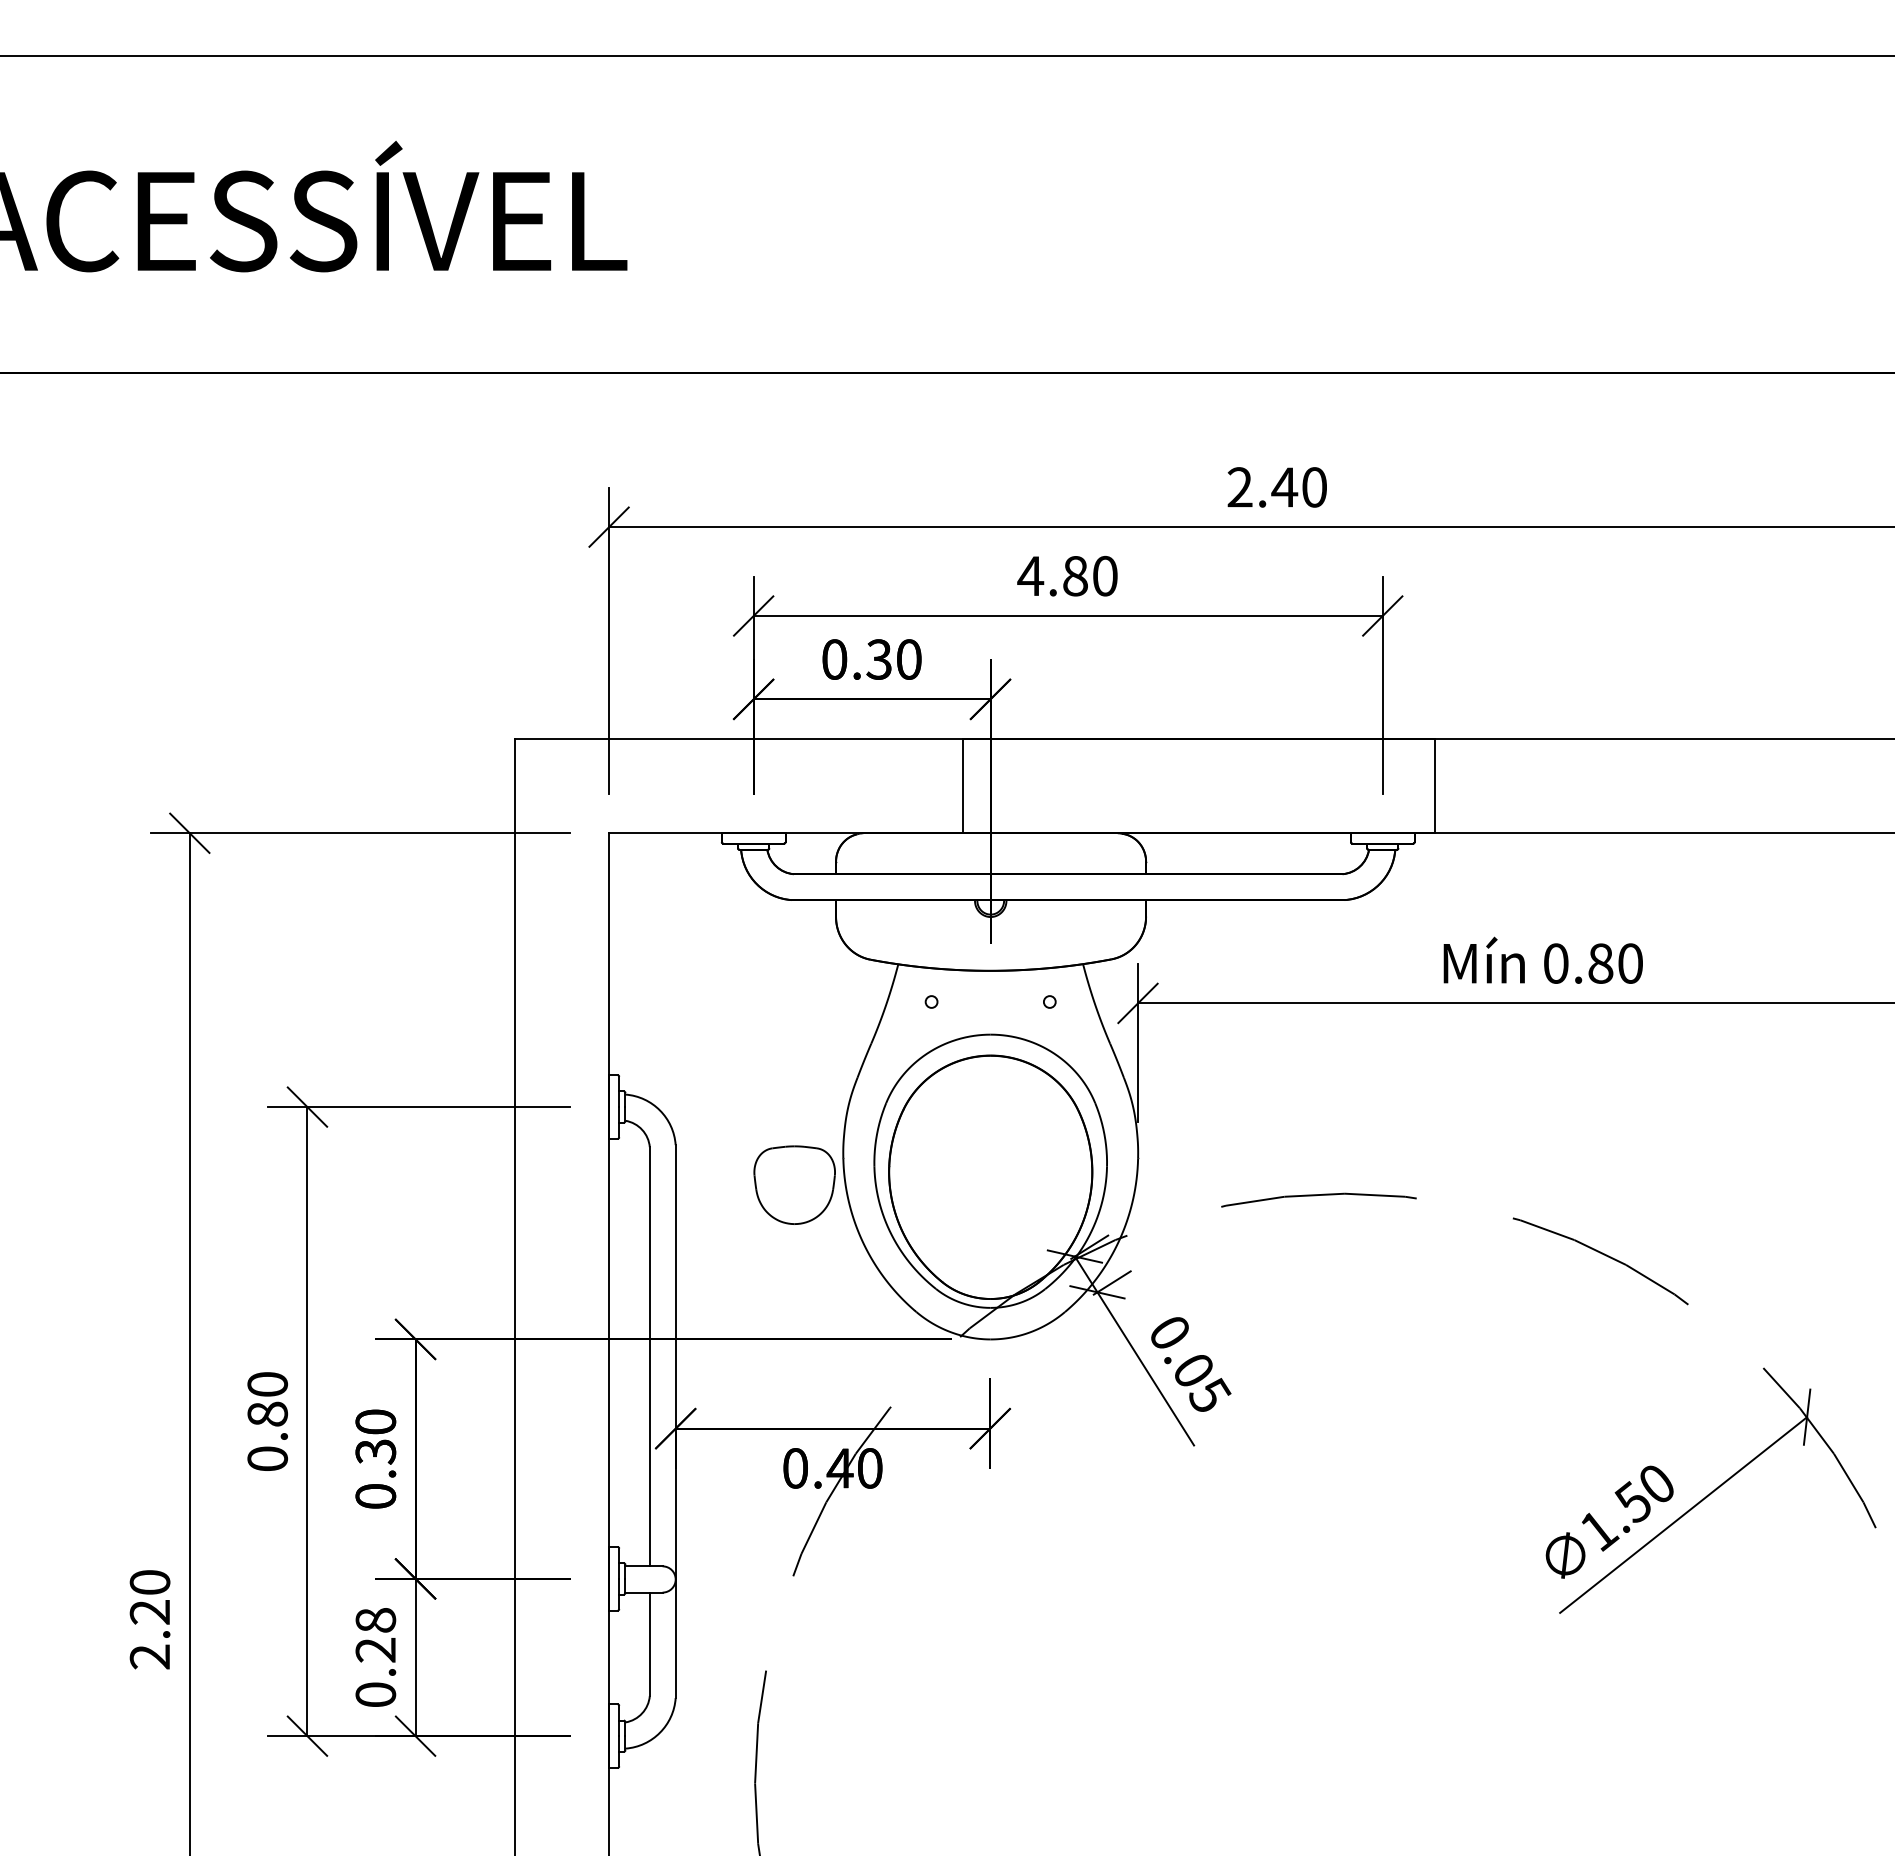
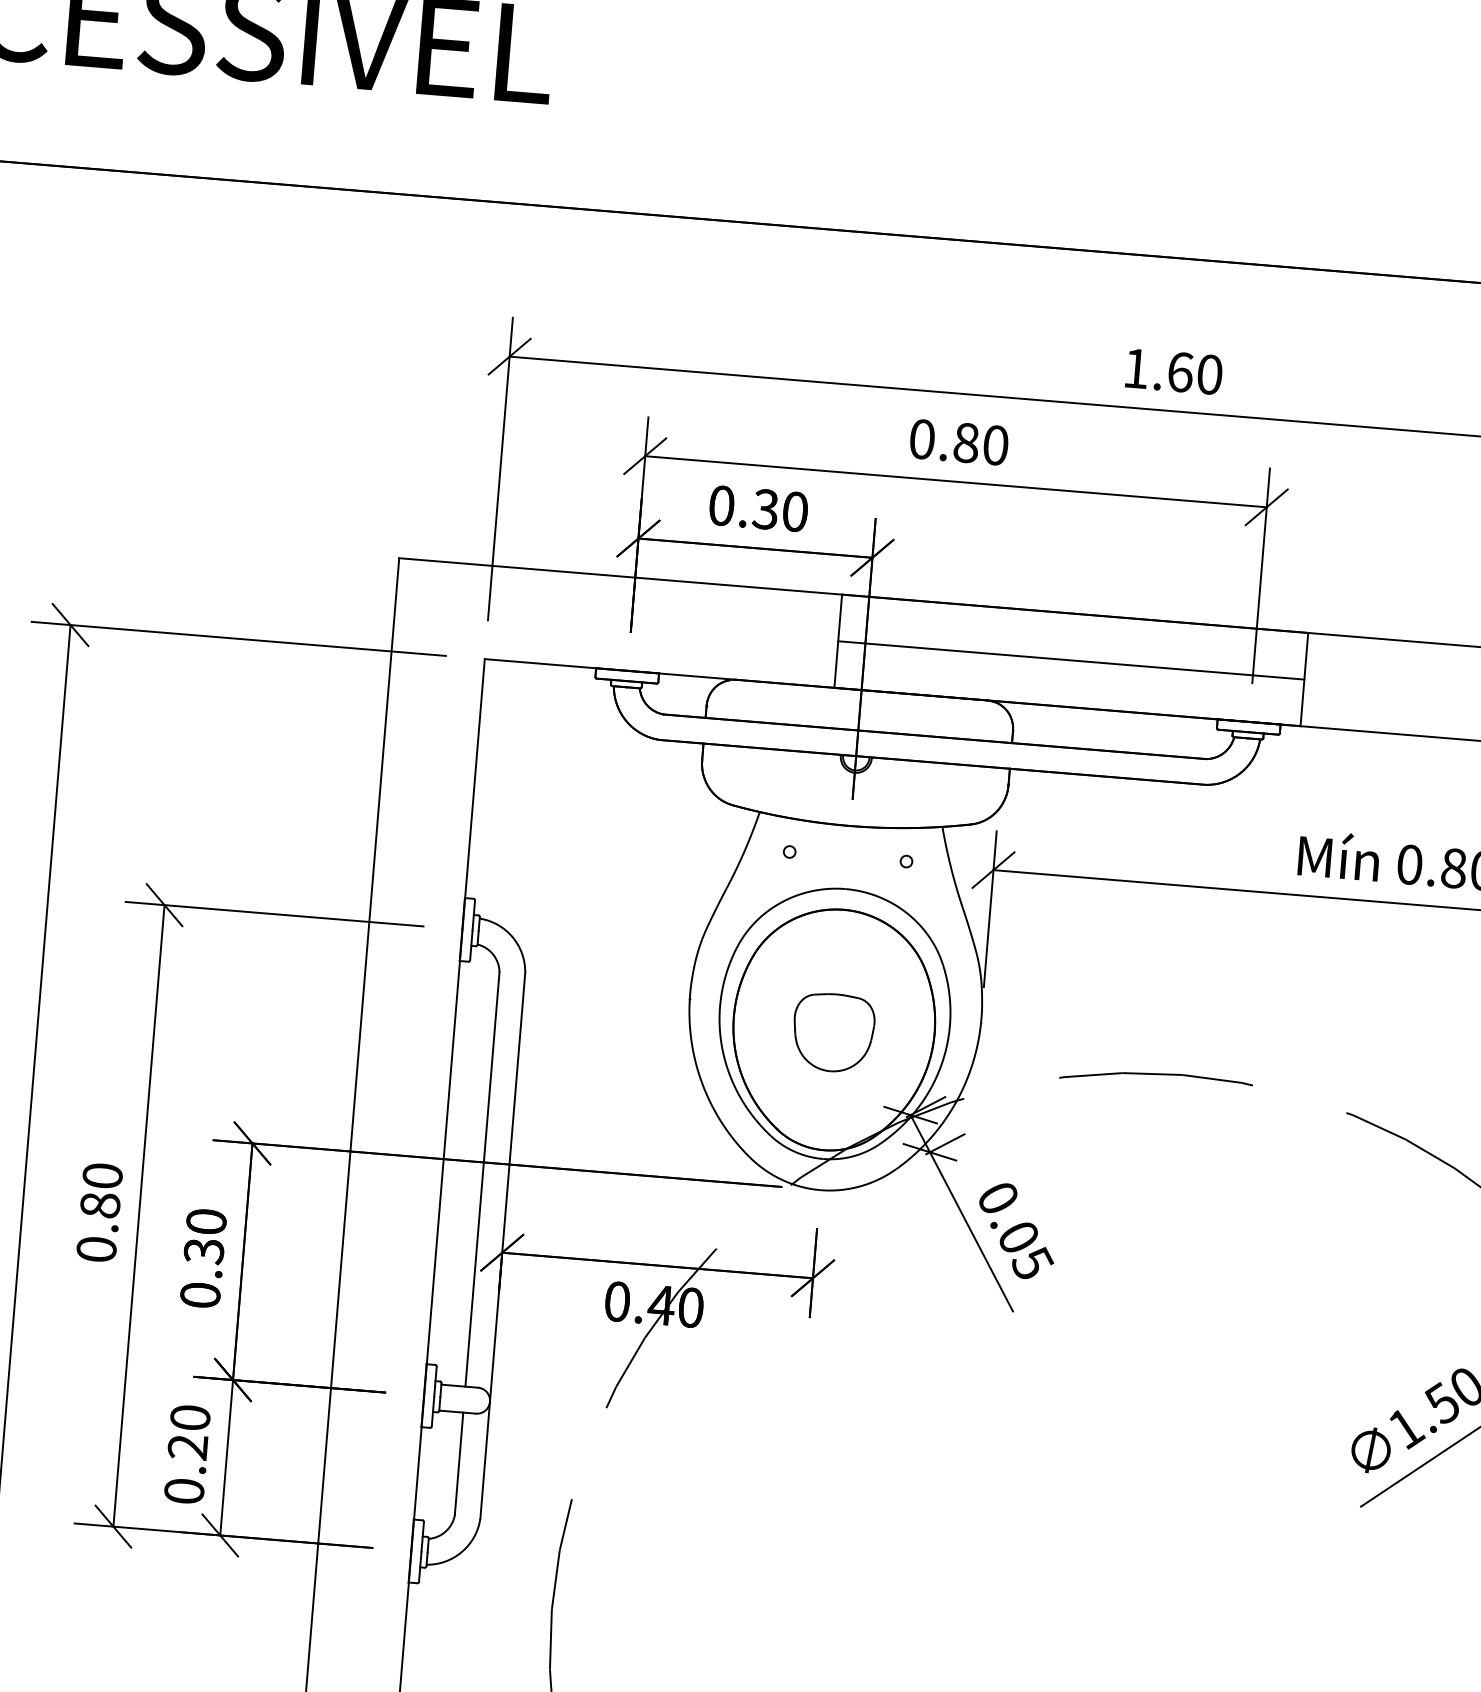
text: (1262, 487) -> (1158, 370), 2.40 -> 1.60
text: (1030, 575) -> (922, 438), 4.80 -> 0.80
line: (1198, 786) -> (1070, 660), added
part: (794, 1184) -> (833, 1032), moved
text: (375, 1620) -> (190, 1417), 0.28 -> 0.20

